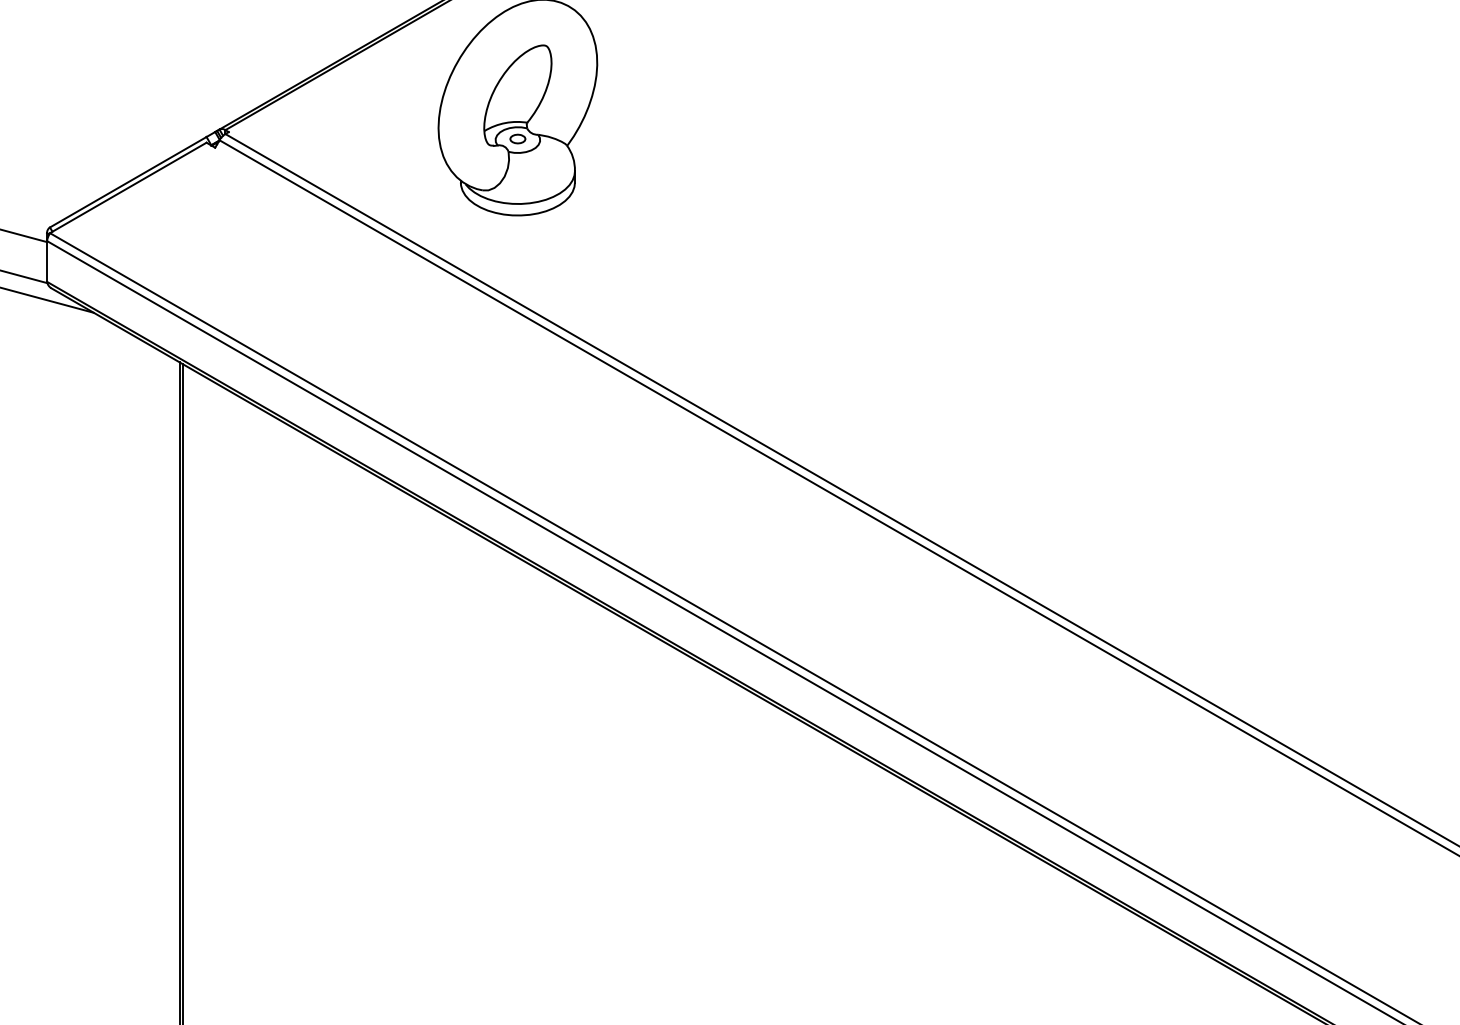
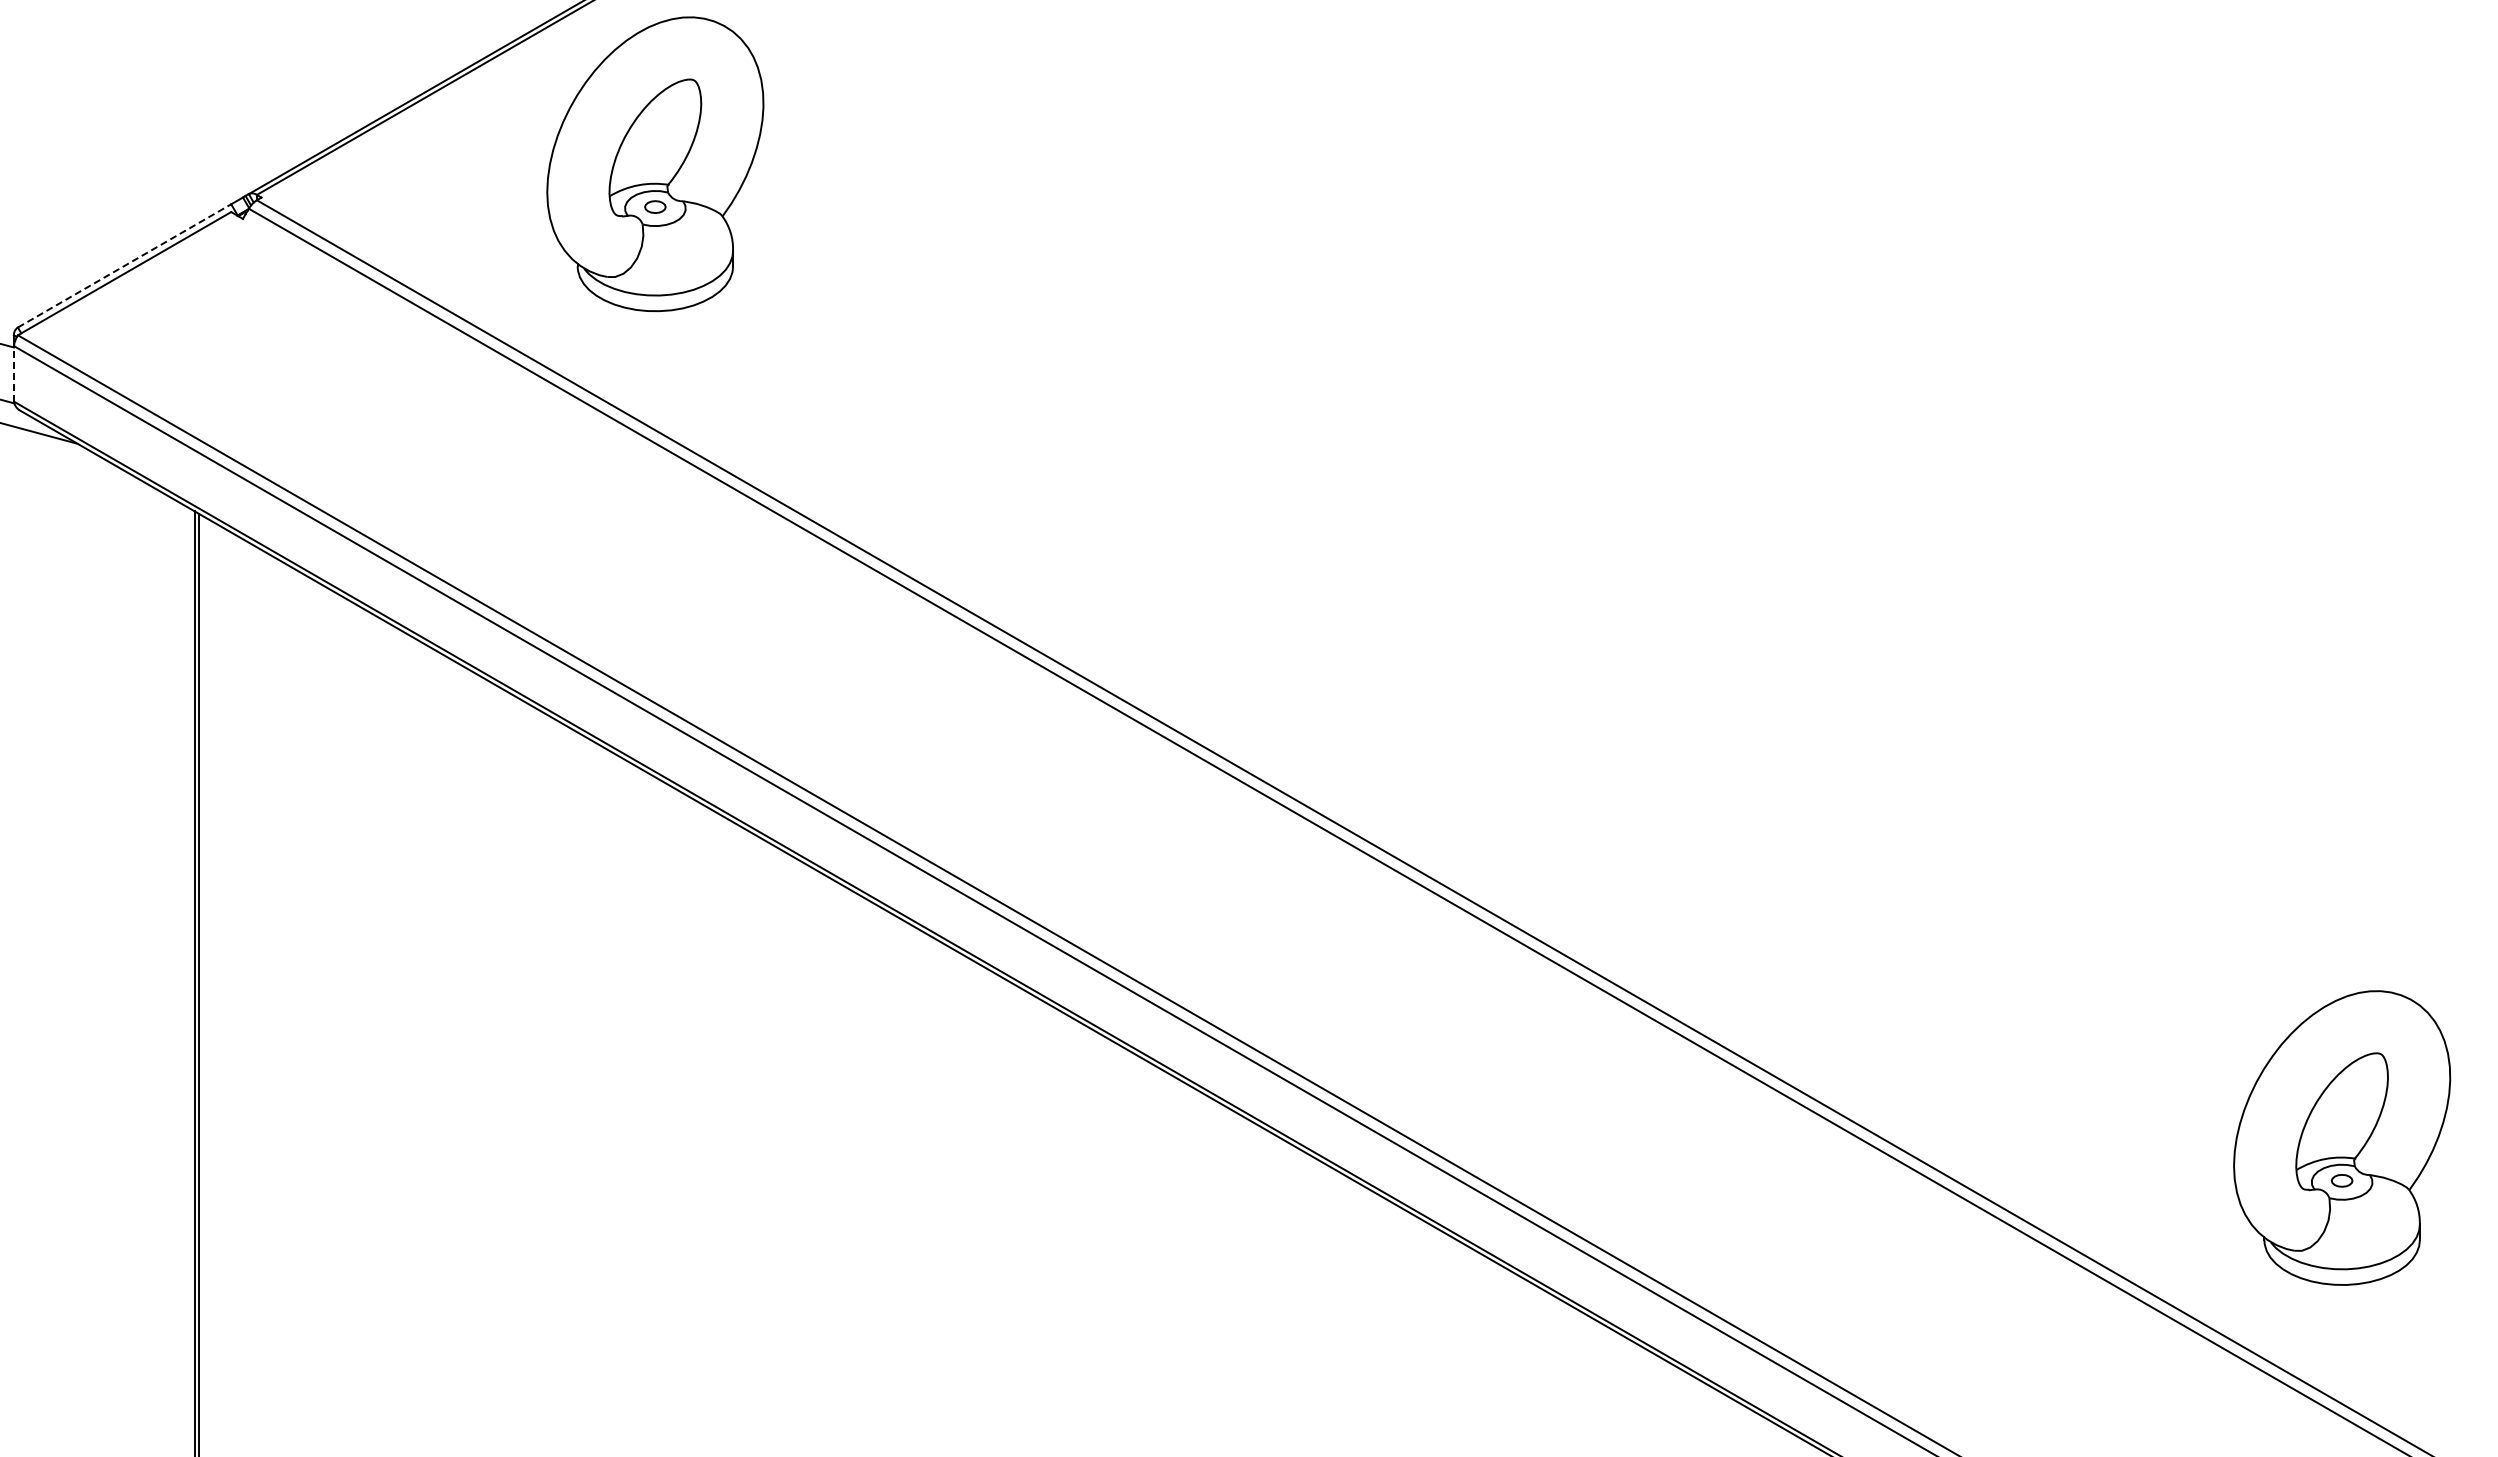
line: (128, 181) -> (125, 265), solid -> dashed
line: (46, 261) -> (13, 373), solid -> dashed

